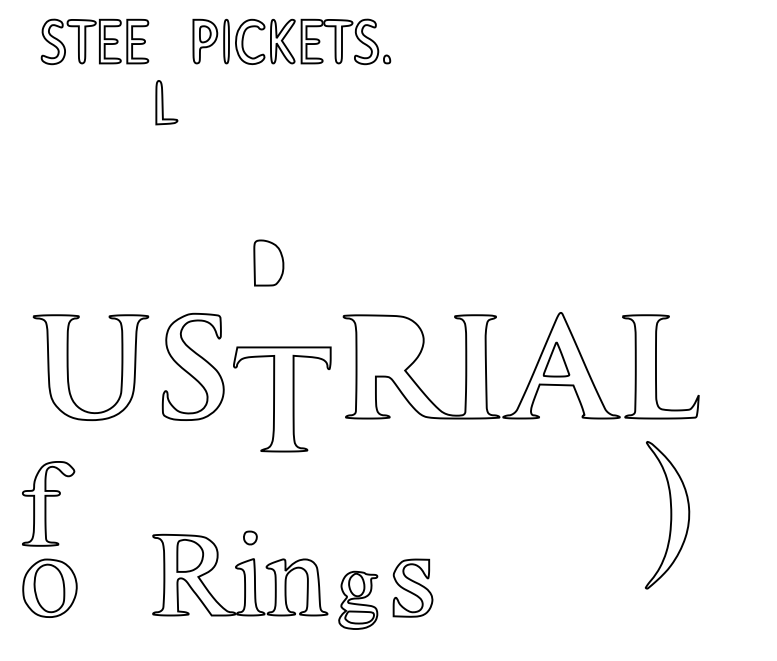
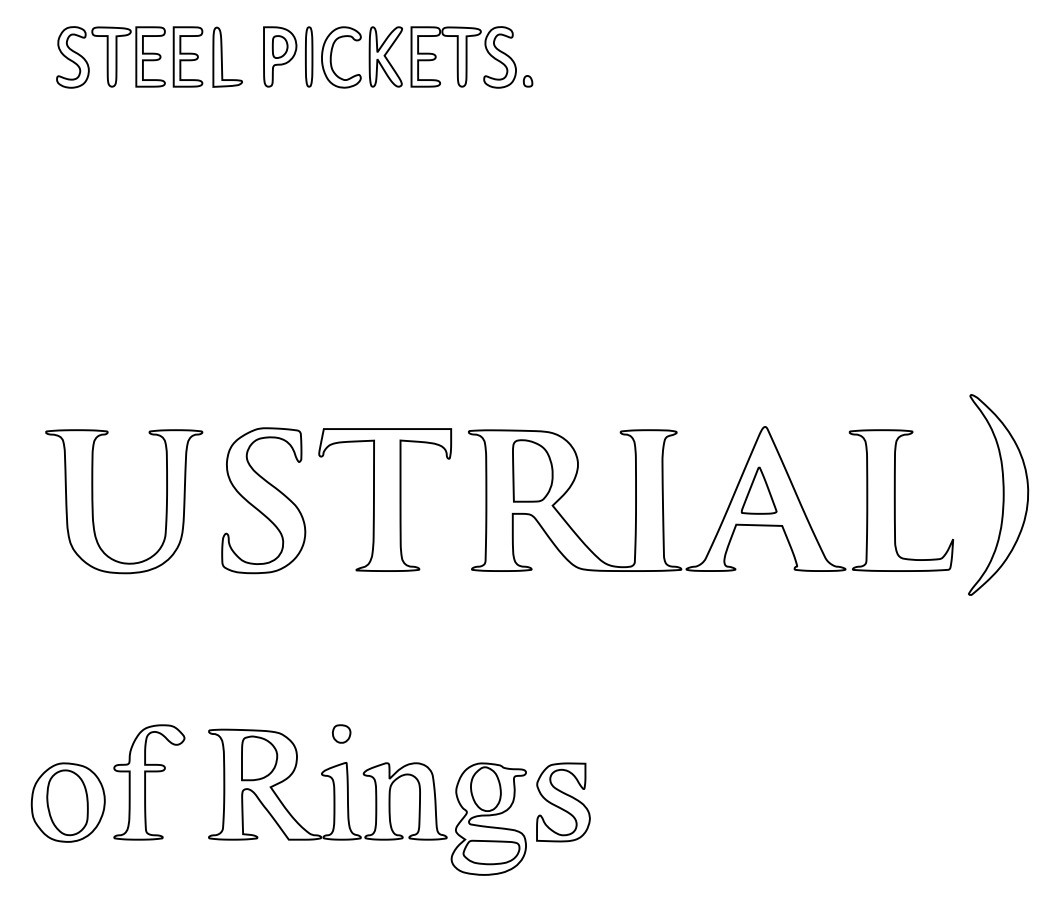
part: (166, 102) -> (227, 56), moved
part: (268, 262) -> (532, 470), moved
part: (282, 399) -> (385, 499), moved
part: (48, 503) -> (149, 782), moved
part: (667, 514) -> (998, 494), moved
part: (358, 599) -> (488, 818), size x1.43

